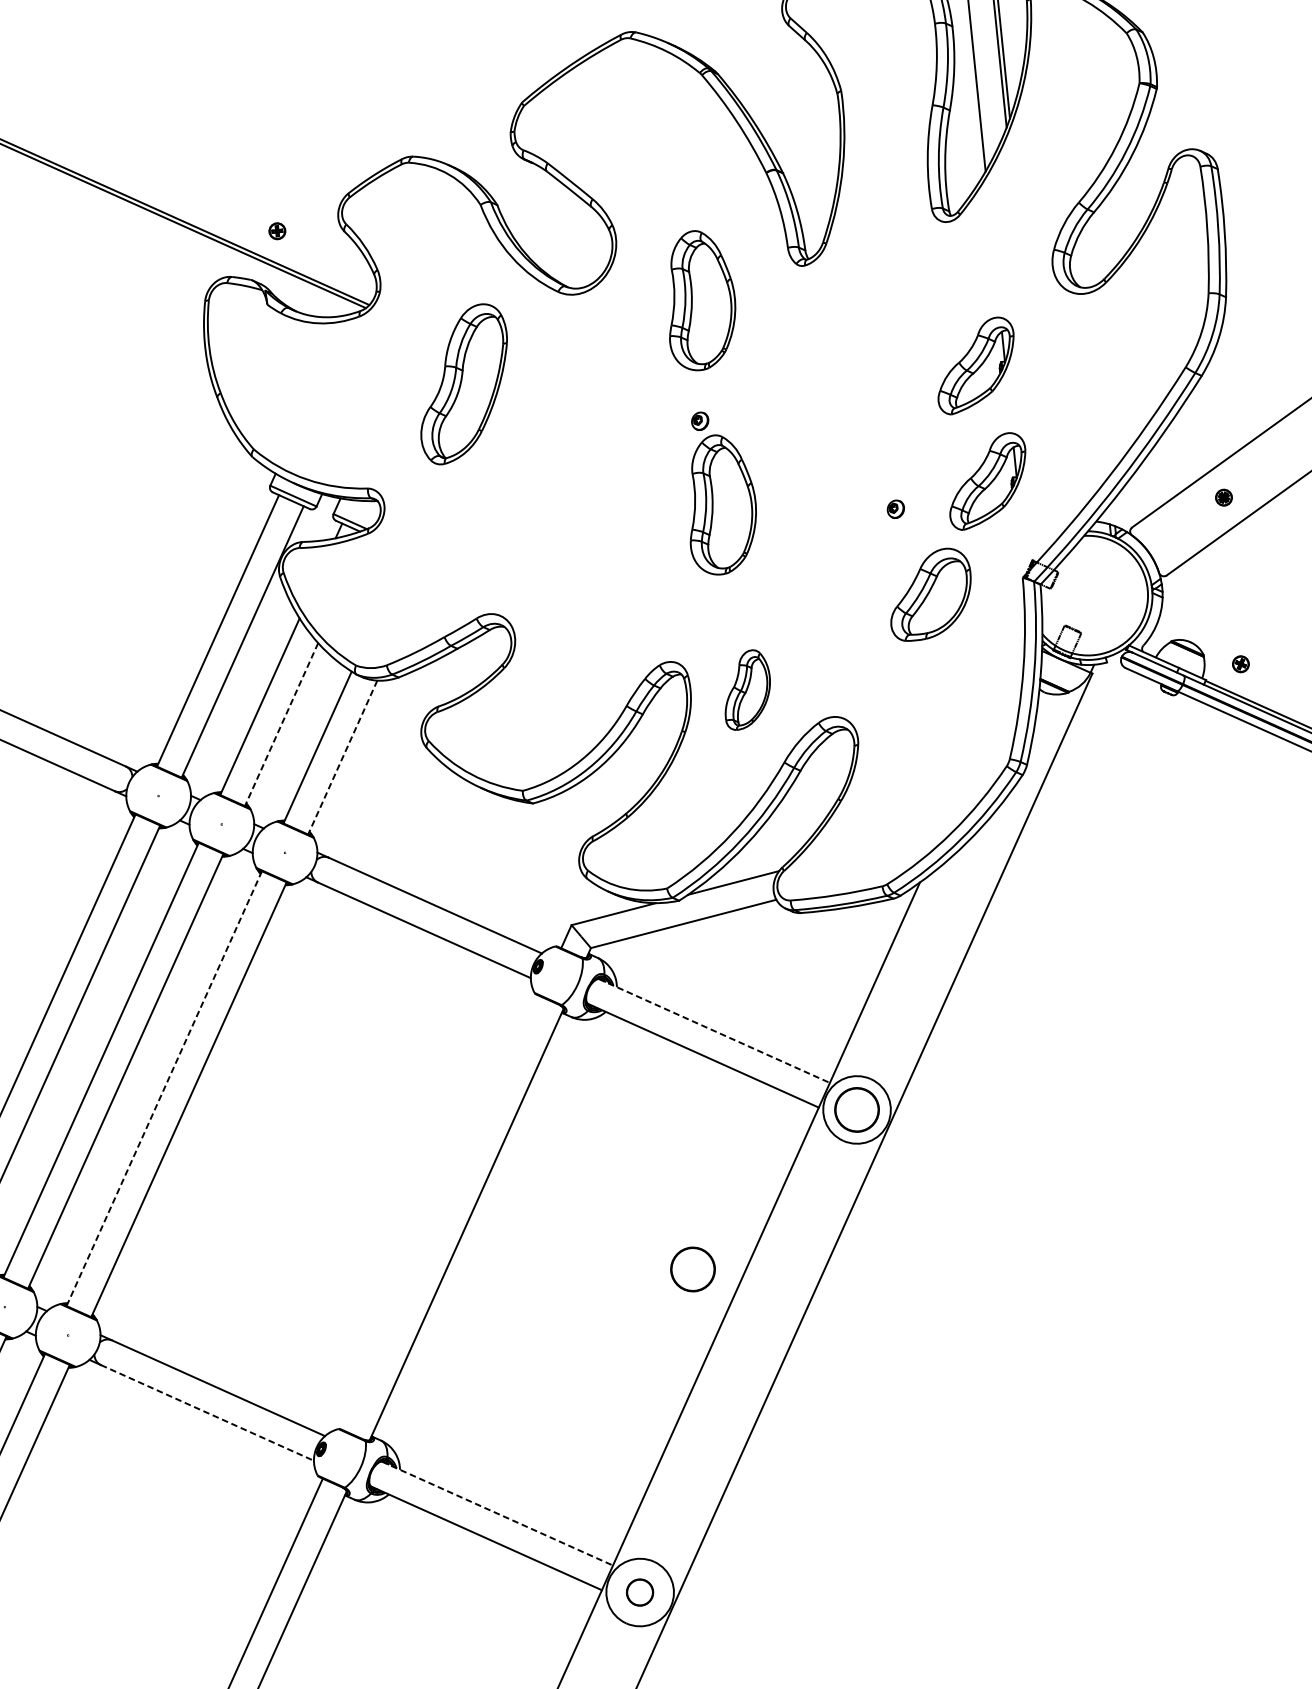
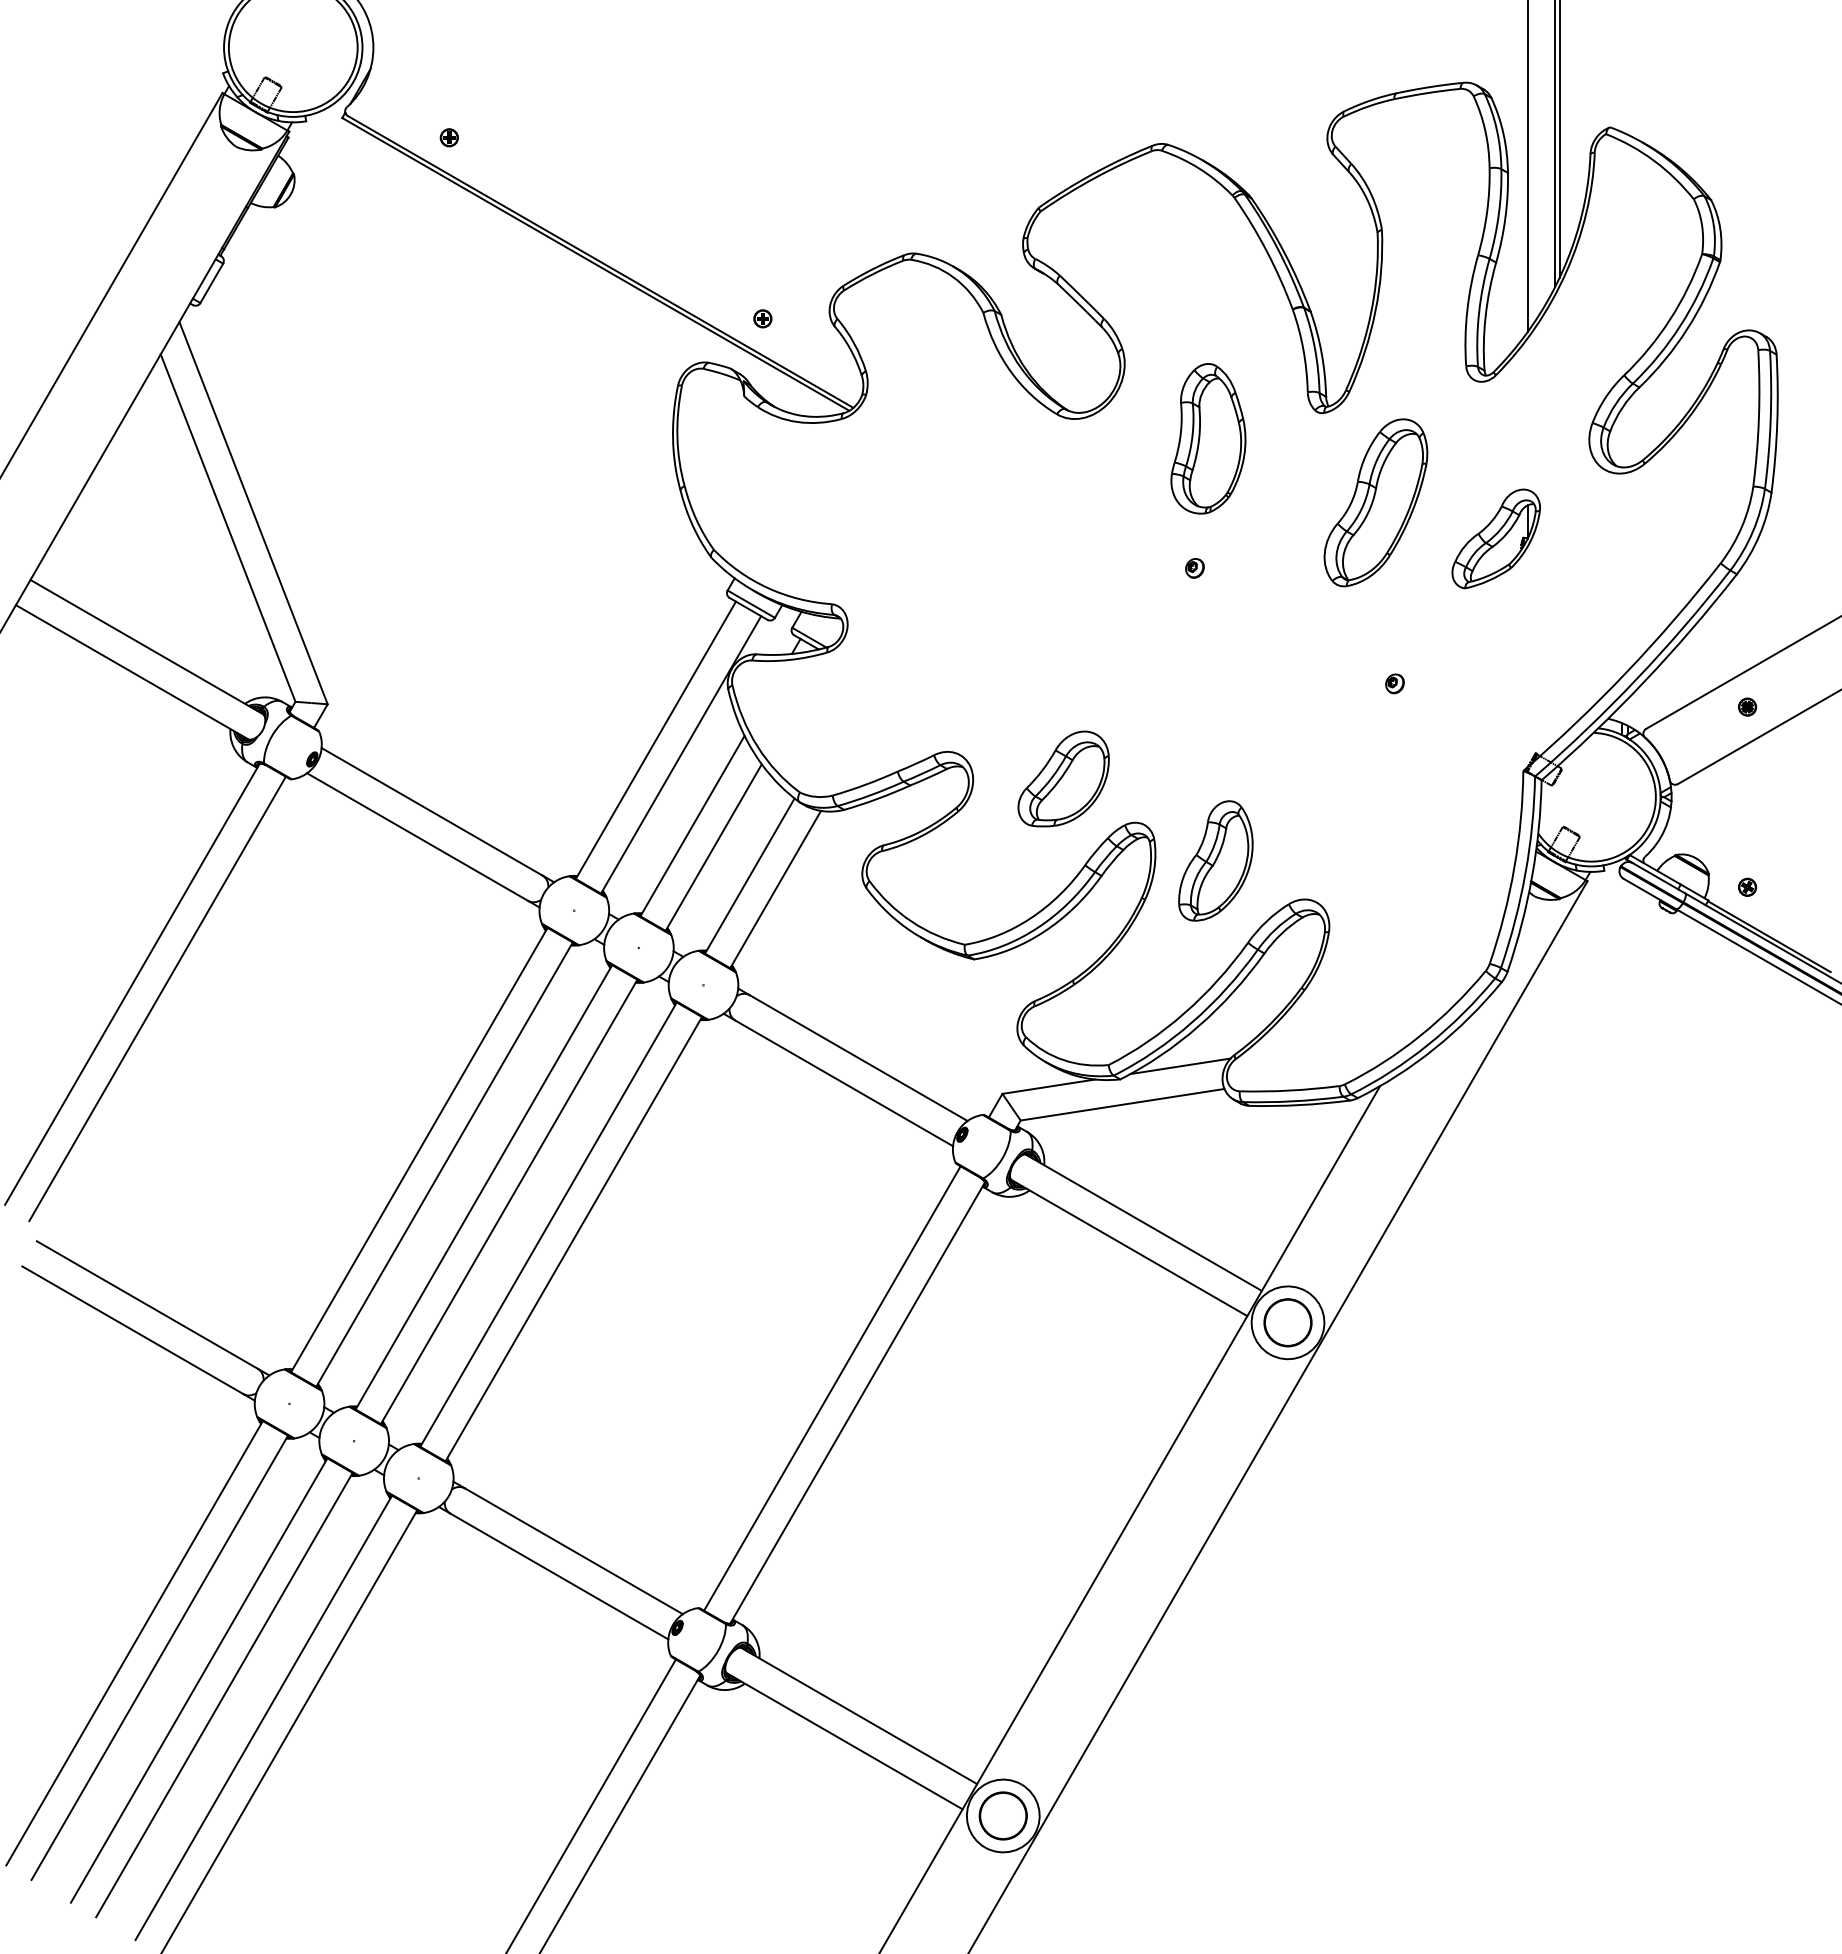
part: (463, 383) -> (1375, 502), moved
part: (986, 481) -> (1495, 663), removed
part: (721, 504) -> (1208, 659), removed
part: (930, 594) -> (1063, 778), moved
part: (746, 689) -> (1215, 860), size x1.43
line: (281, 725) -> (713, 848), dashed -> solid
line: (342, 757) -> (775, 889), dashed -> solid
line: (714, 1030) -> (1144, 1222), dashed -> solid
line: (164, 1088) -> (548, 1224), dashed -> solid
line: (442, 1213) -> (832, 1388), added
circle: (692, 1269) -> (1094, 1475), removed
line: (207, 1412) -> (559, 1576), dashed -> solid
line: (497, 1514) -> (859, 1716), dashed -> solid
circle: (639, 1592) -> (1002, 1815), size x1.67

